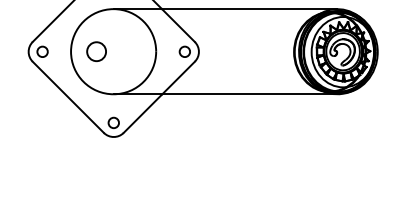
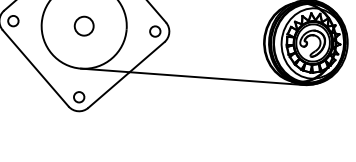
circle: (96, 51) -> (84, 25), moved

